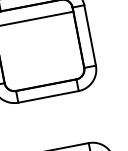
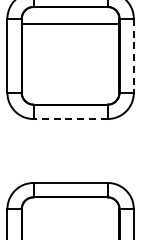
line: (89, 36) -> (133, 56), solid -> dashed
line: (48, 97) -> (70, 119), solid -> dashed

